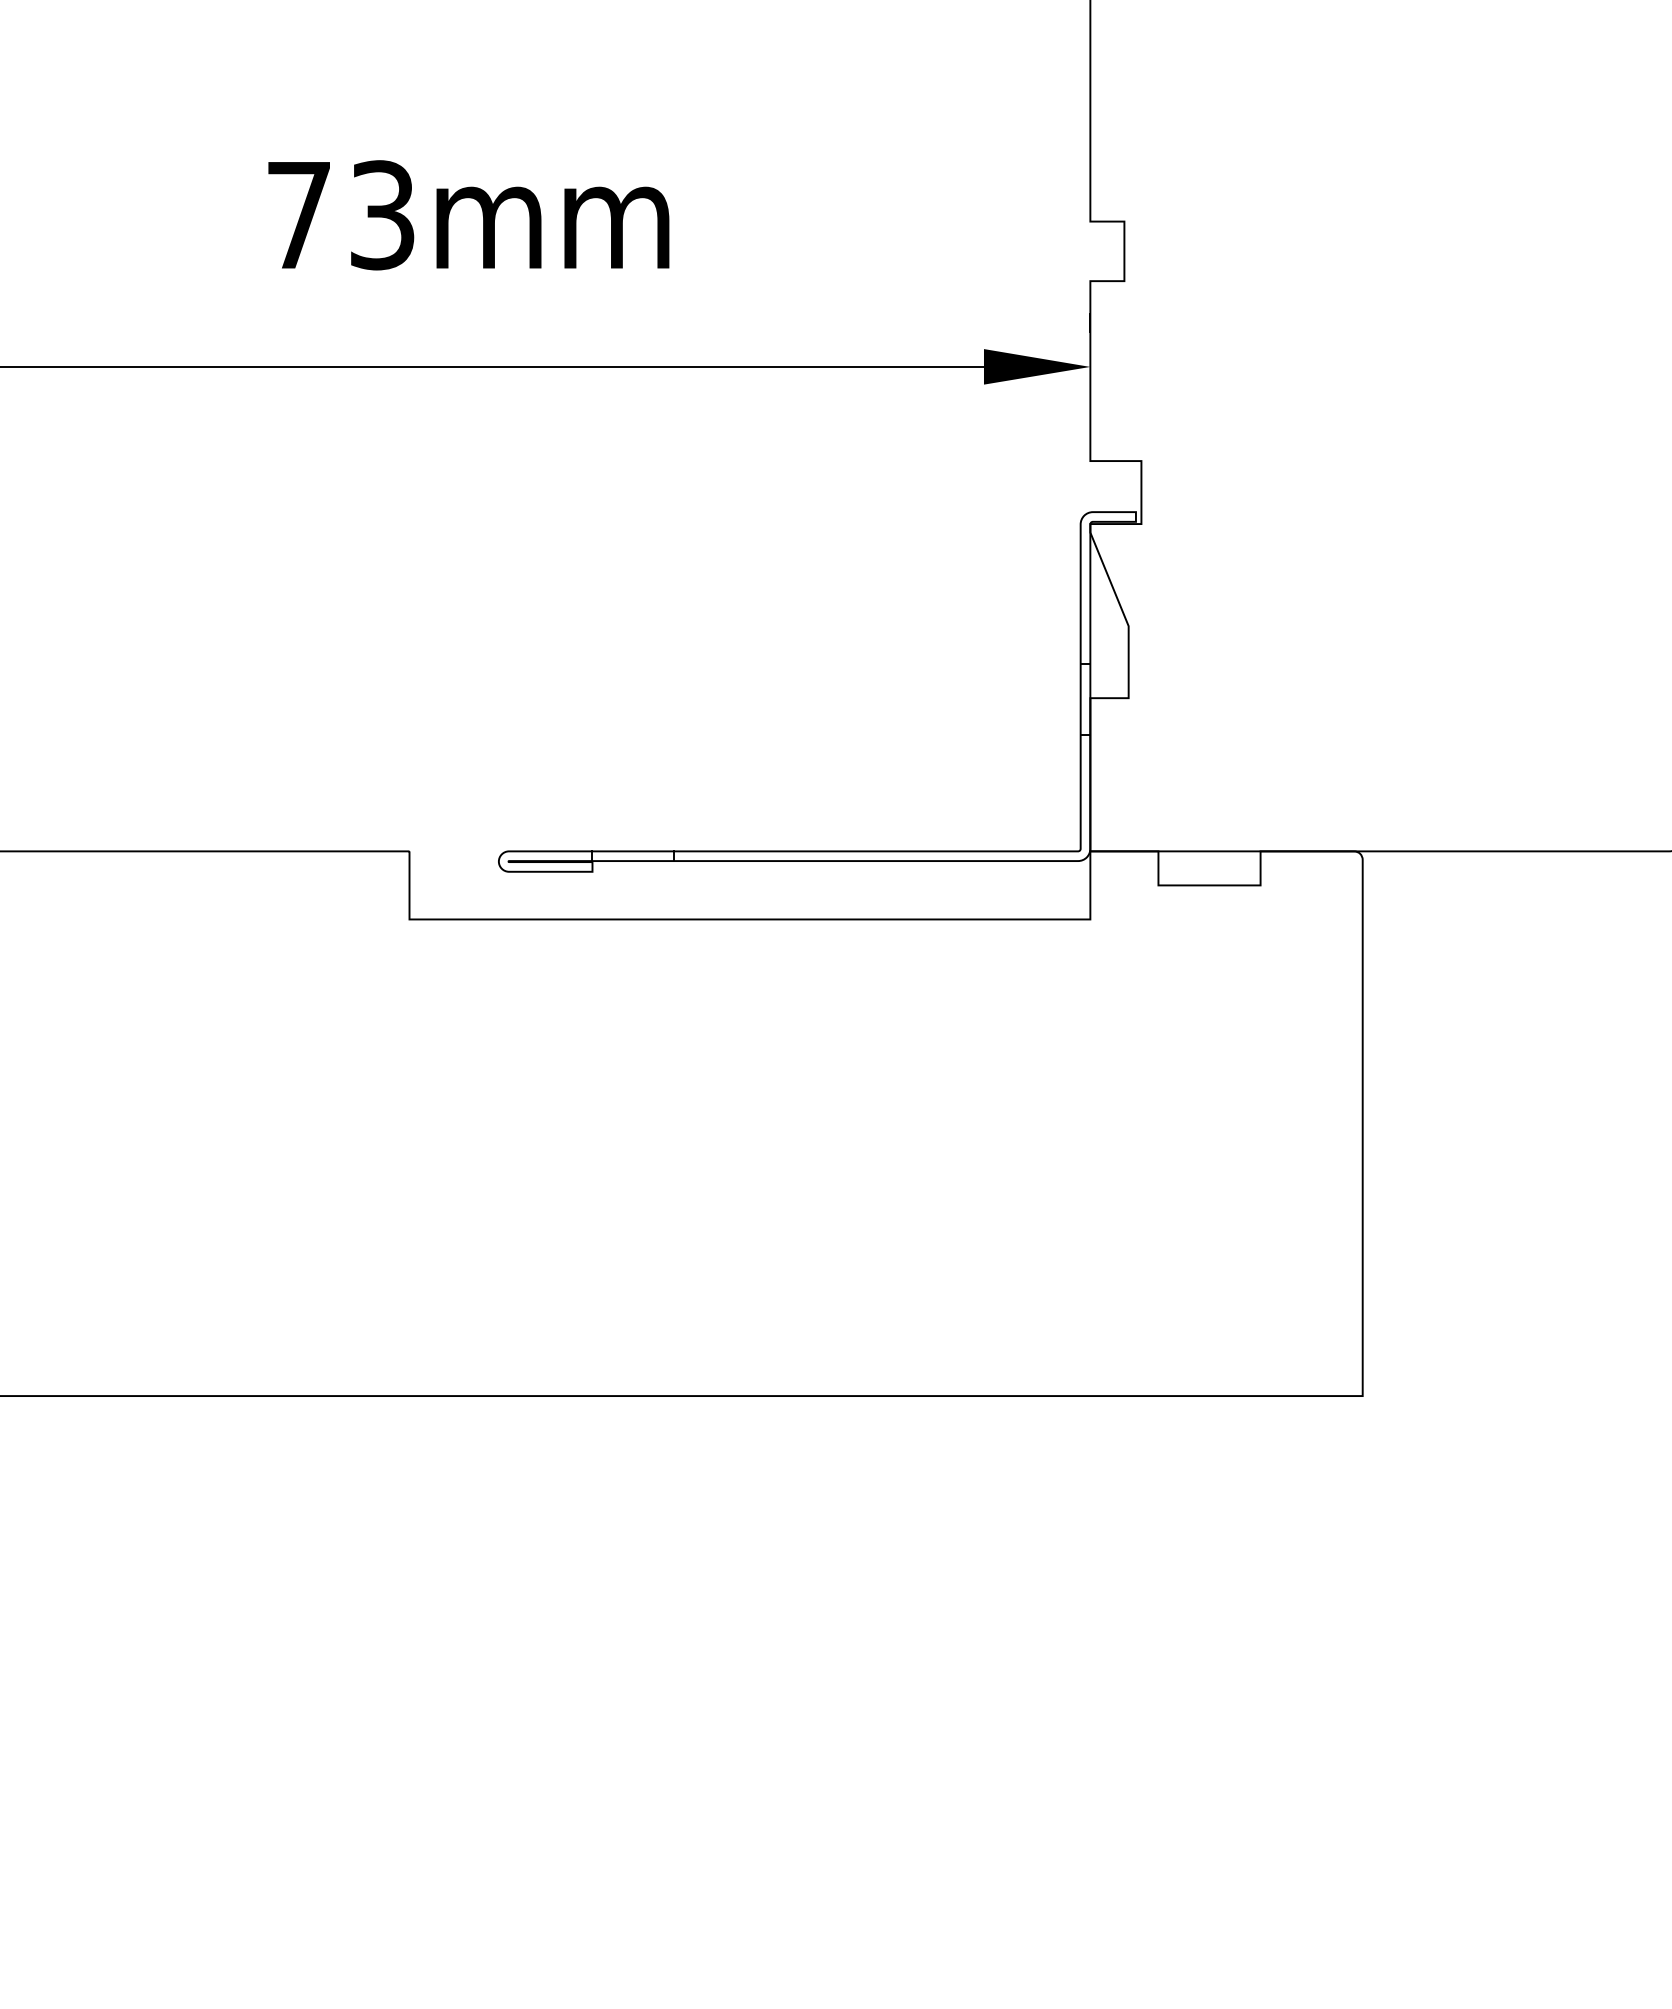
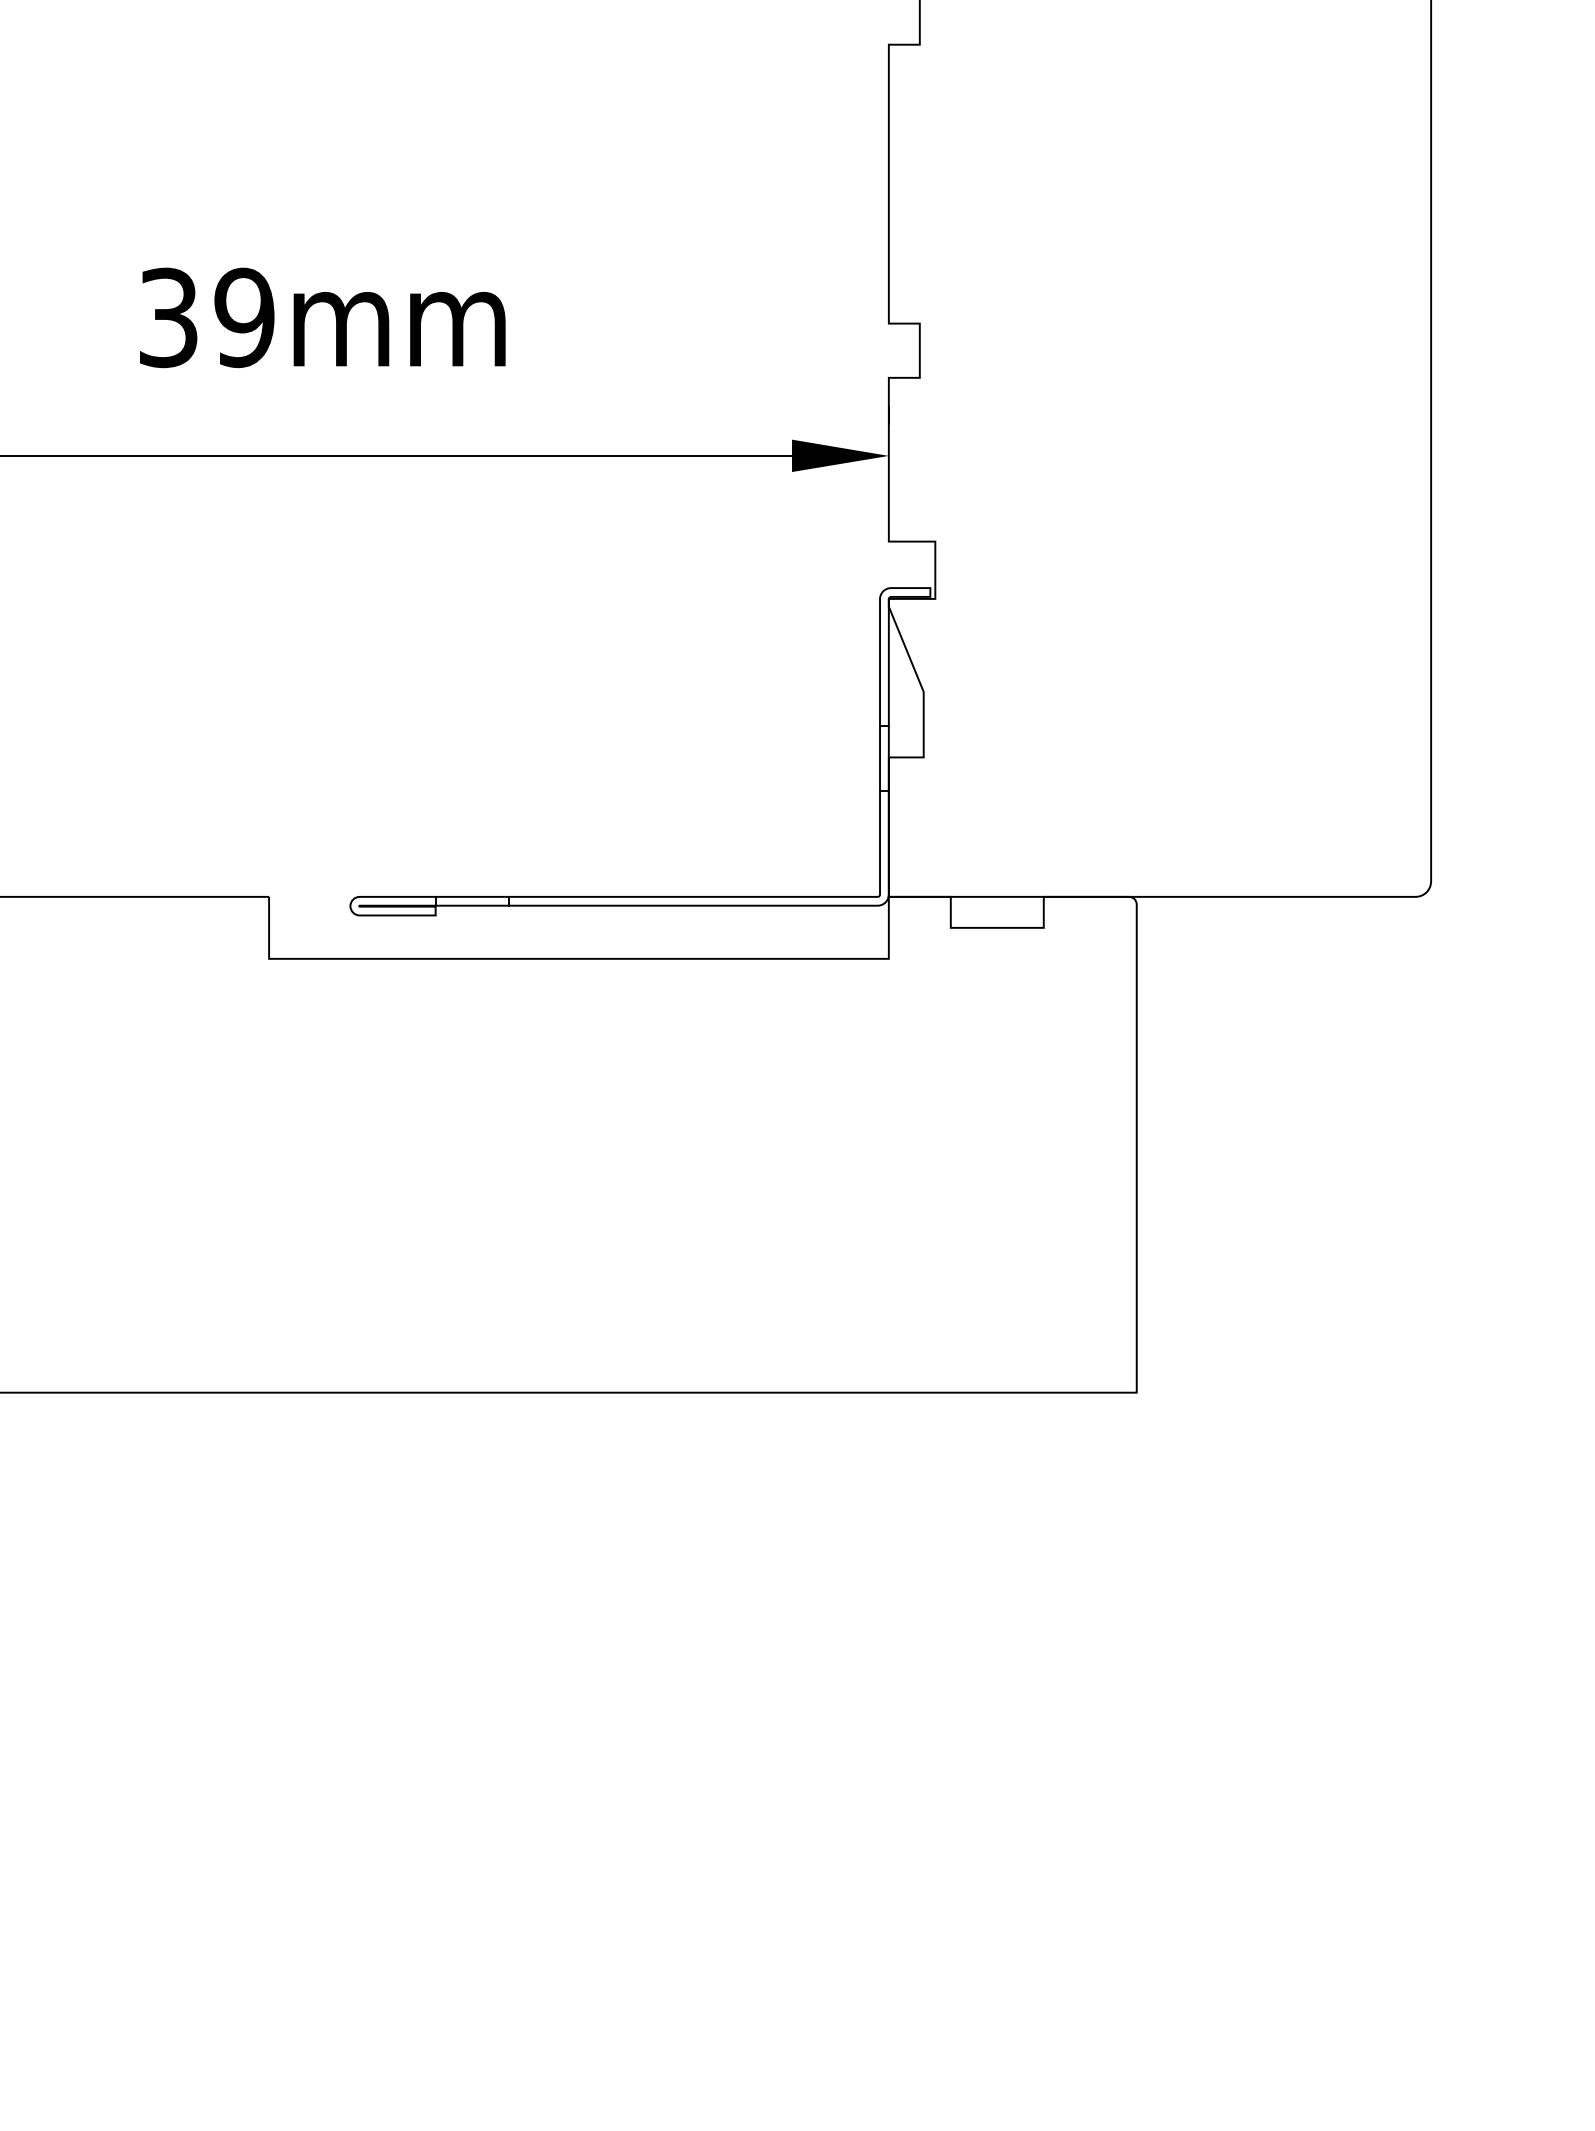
text: (341, 214) -> (207, 317), 73mm -> 39mm

